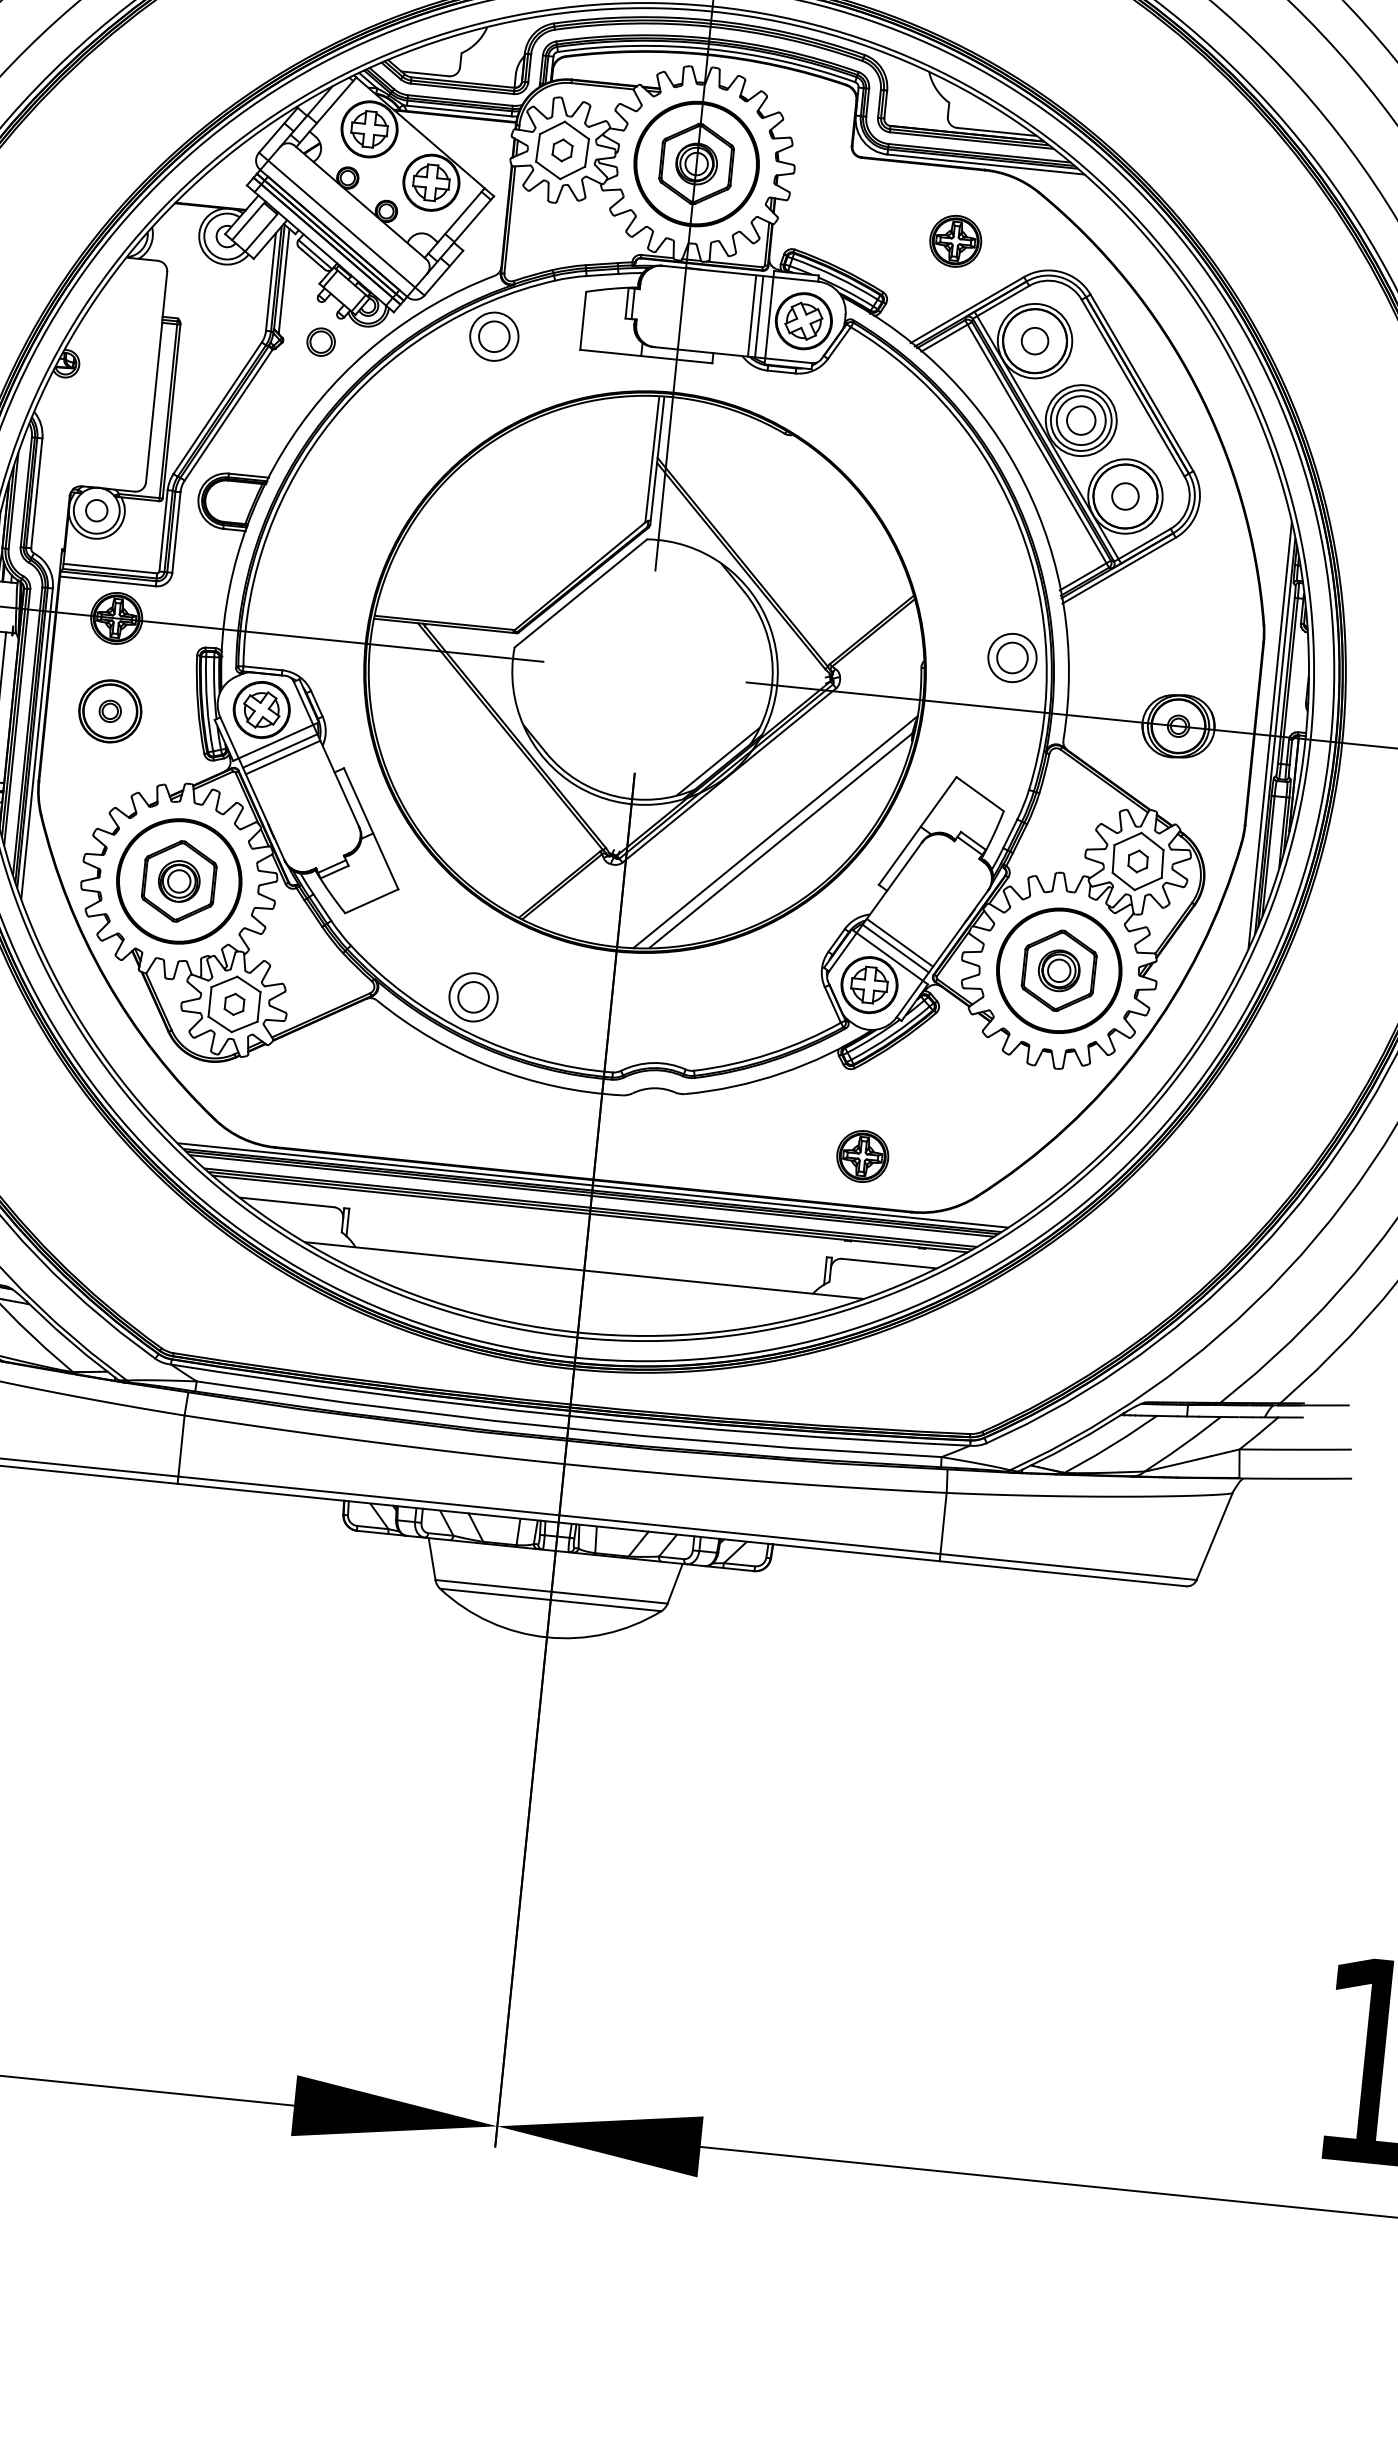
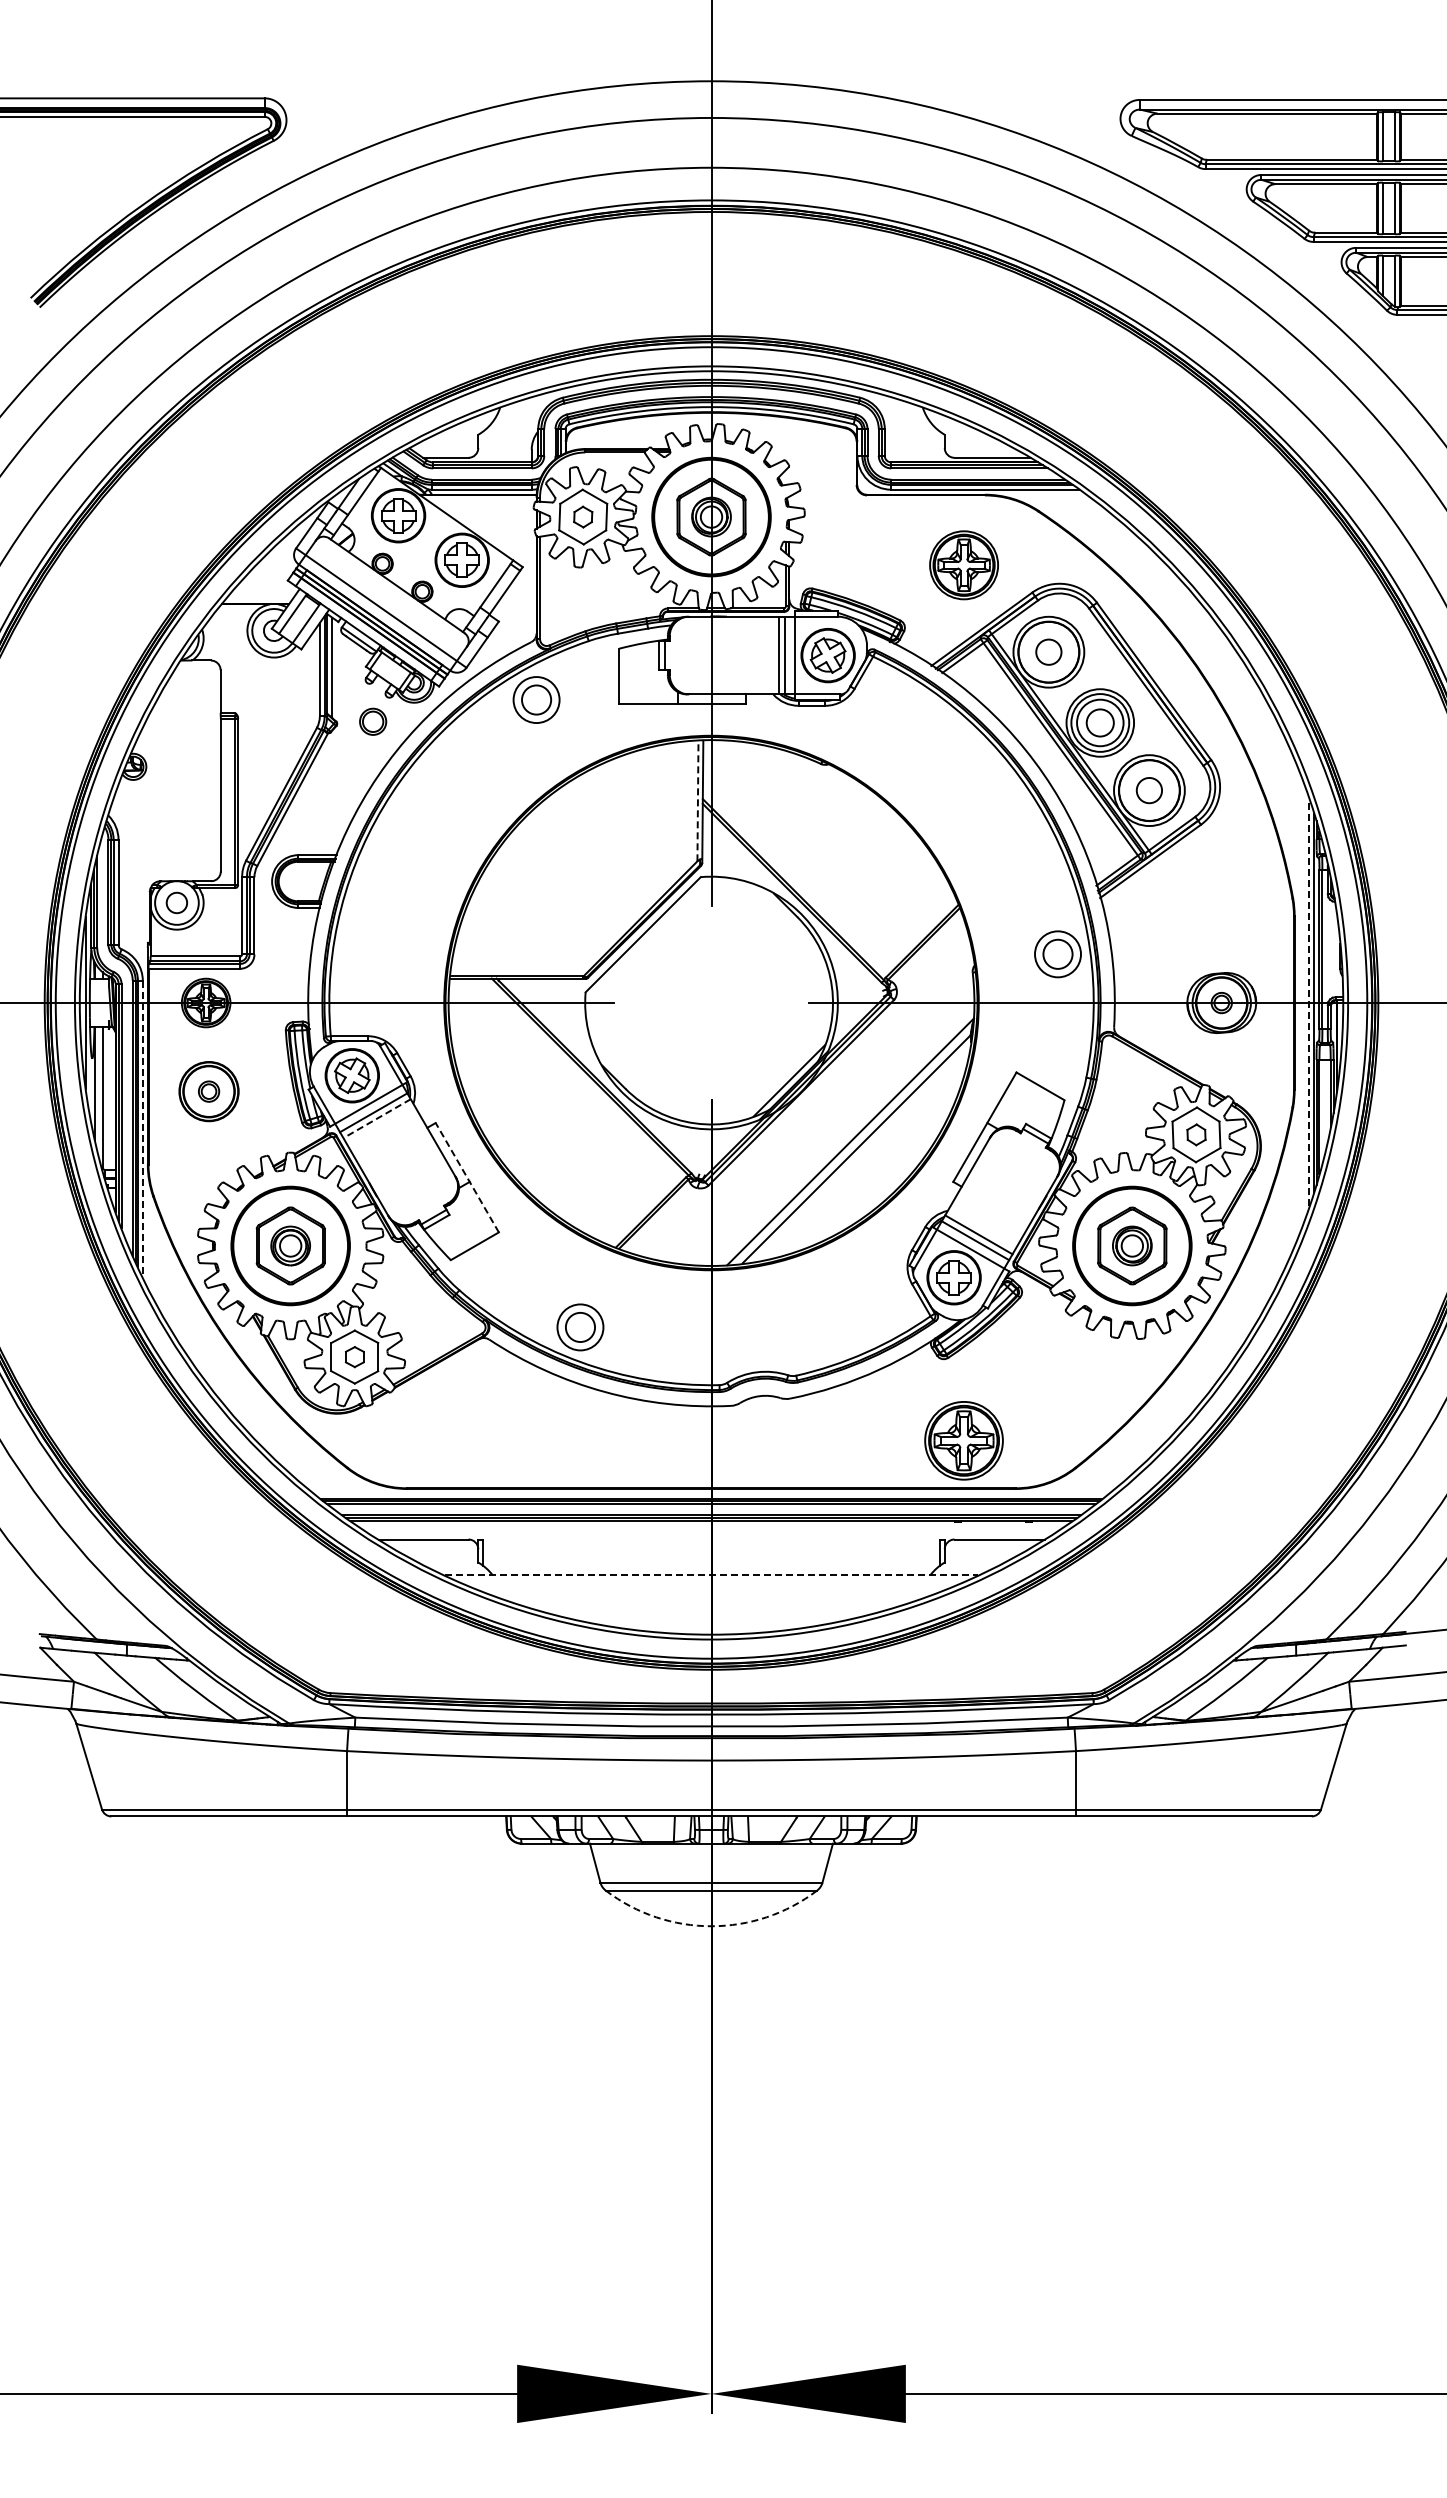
part: (956, 241) -> (964, 565), size x1.4
line: (651, 458) -> (697, 800), solid -> dashed
line: (1270, 735) -> (1309, 1002), solid -> dashed
line: (36, 743) -> (142, 1129), solid -> dashed
line: (283, 757) -> (377, 1118), solid -> dashed
line: (371, 828) -> (467, 1177), solid -> dashed
part: (863, 1156) -> (964, 1440), size x1.6
line: (592, 1185) -> (711, 1494), removed
line: (584, 1270) -> (711, 1575), solid -> dashed
arc: (546, 1637) -> (711, 1926), solid -> dashed

